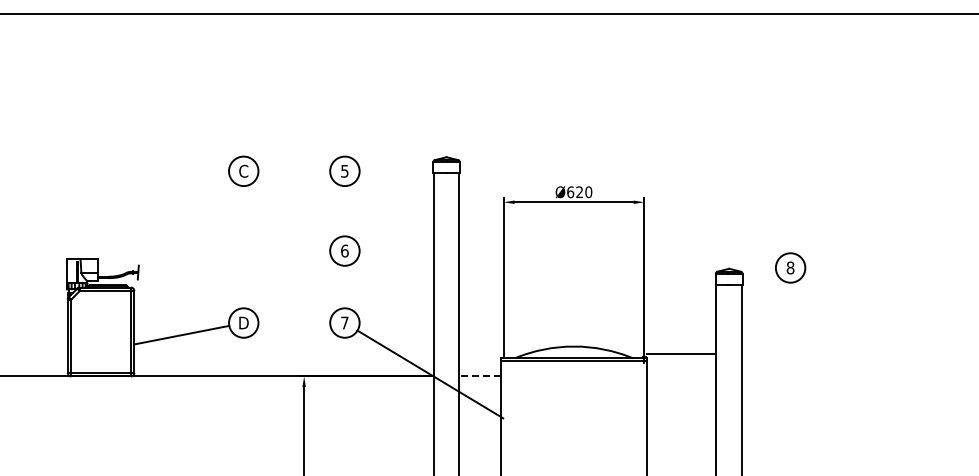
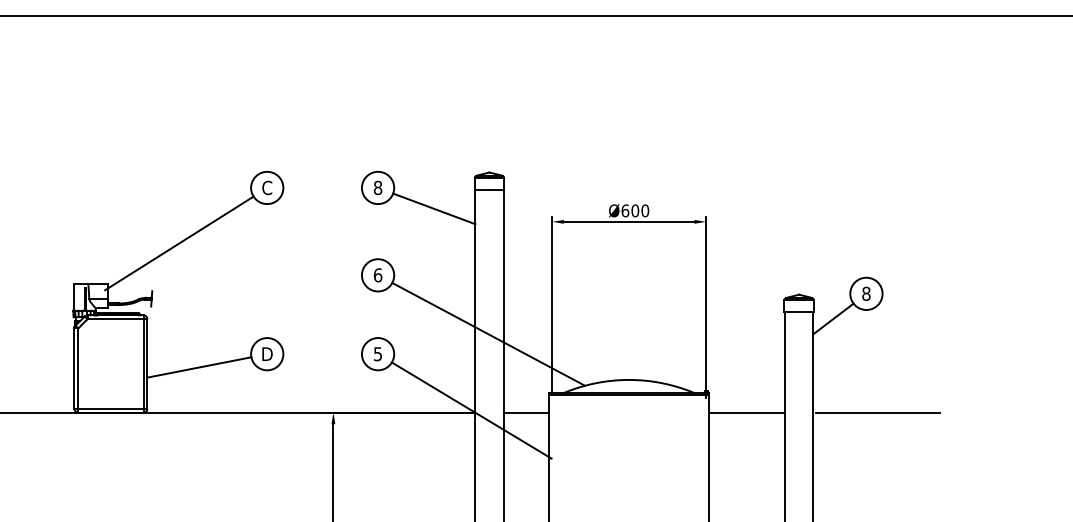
text: (344, 170) -> (377, 187), 5 -> 8
line: (395, 190) -> (433, 208), added
text: (579, 192) -> (635, 211), Ø620 -> Ø600
line: (163, 221) -> (179, 242), added
line: (760, 290) -> (833, 318), added
line: (445, 304) -> (488, 333), added
text: (344, 322) -> (377, 353), 7 -> 5
line: (680, 354) -> (745, 412), moved
line: (480, 376) -> (526, 412), dashed -> solid
line: (800, 376) -> (877, 412), added

